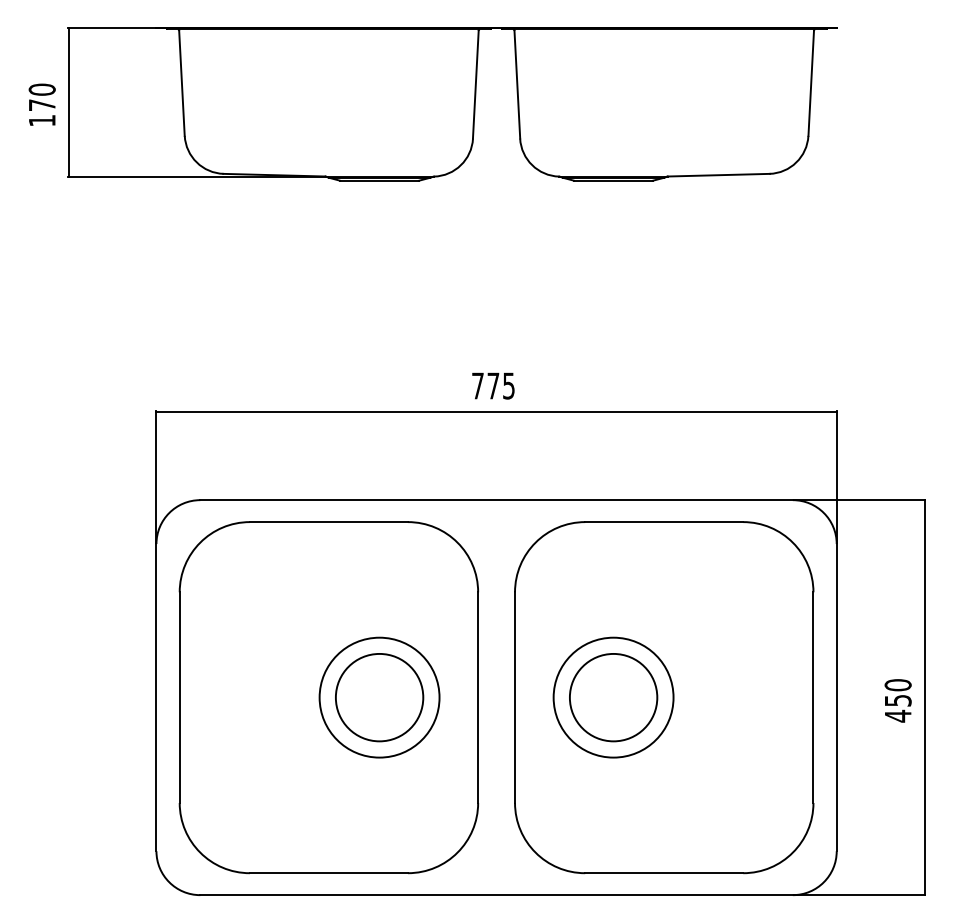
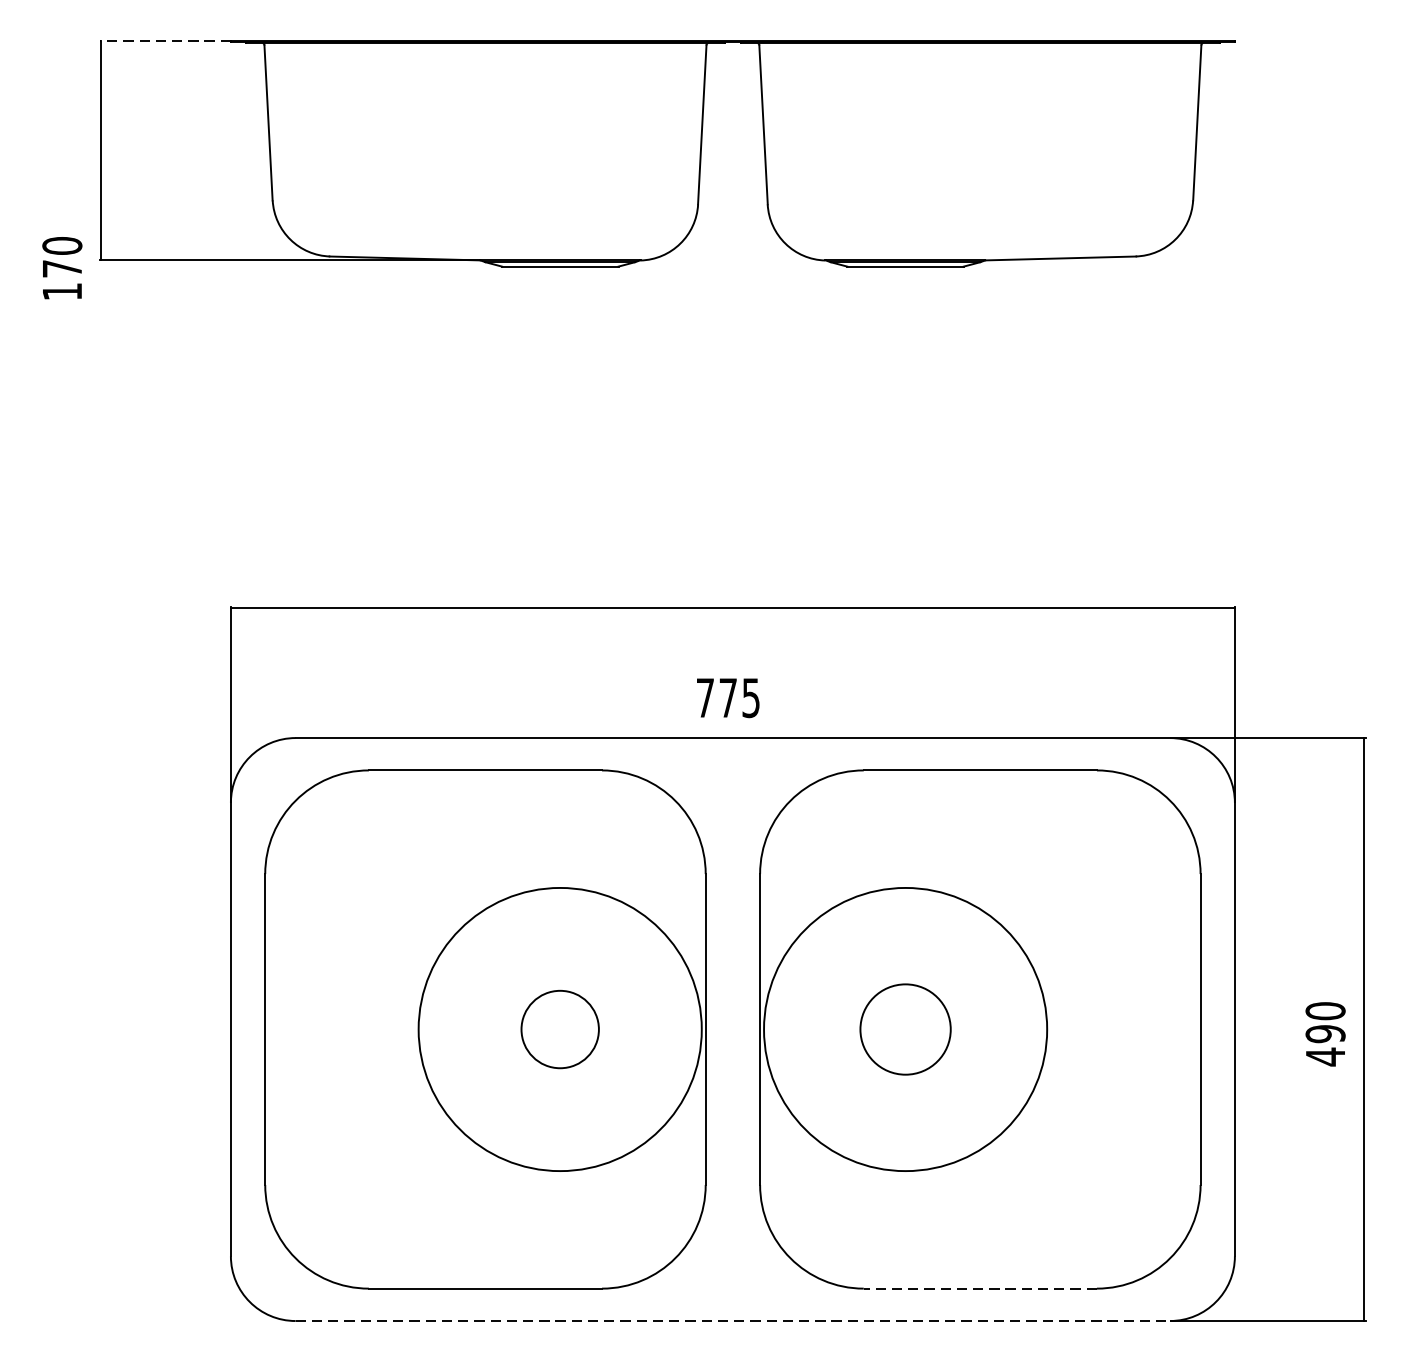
line: (111, 27) -> (164, 40), solid -> dashed
text: (41, 104) -> (61, 267), moved
text: (493, 385) -> (728, 697), moved
circle: (379, 697) -> (560, 1029), size x0.6
circle: (379, 697) -> (560, 1029), size x1.6
circle: (613, 697) -> (905, 1029), size x0.7
circle: (613, 697) -> (905, 1029), size x1.6
text: (897, 700) -> (1324, 1033), 450 -> 490
line: (664, 873) -> (980, 1289), solid -> dashed
line: (497, 895) -> (734, 1321), solid -> dashed

